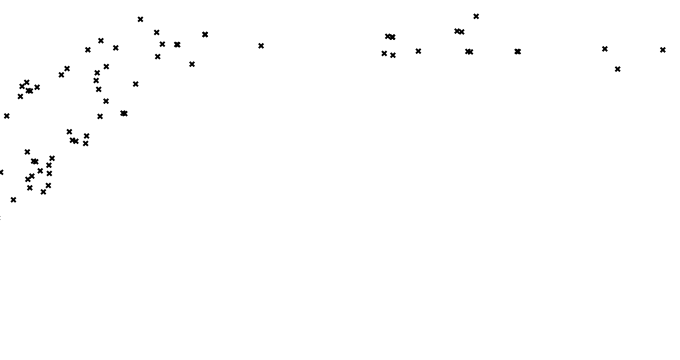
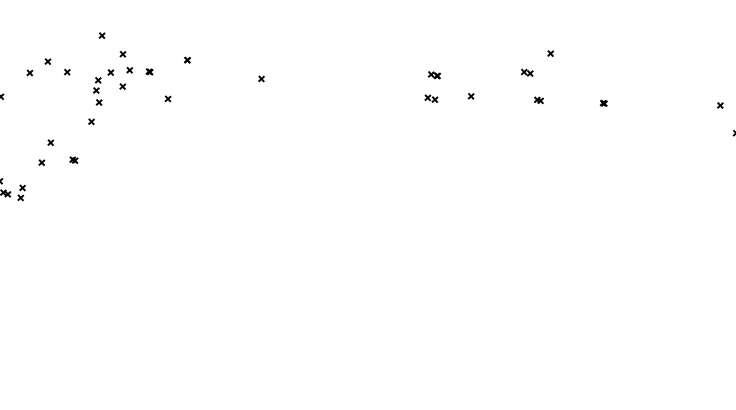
part: (388, 54) -> (431, 98), size x0.62
part: (100, 77) -> (102, 86), moved

